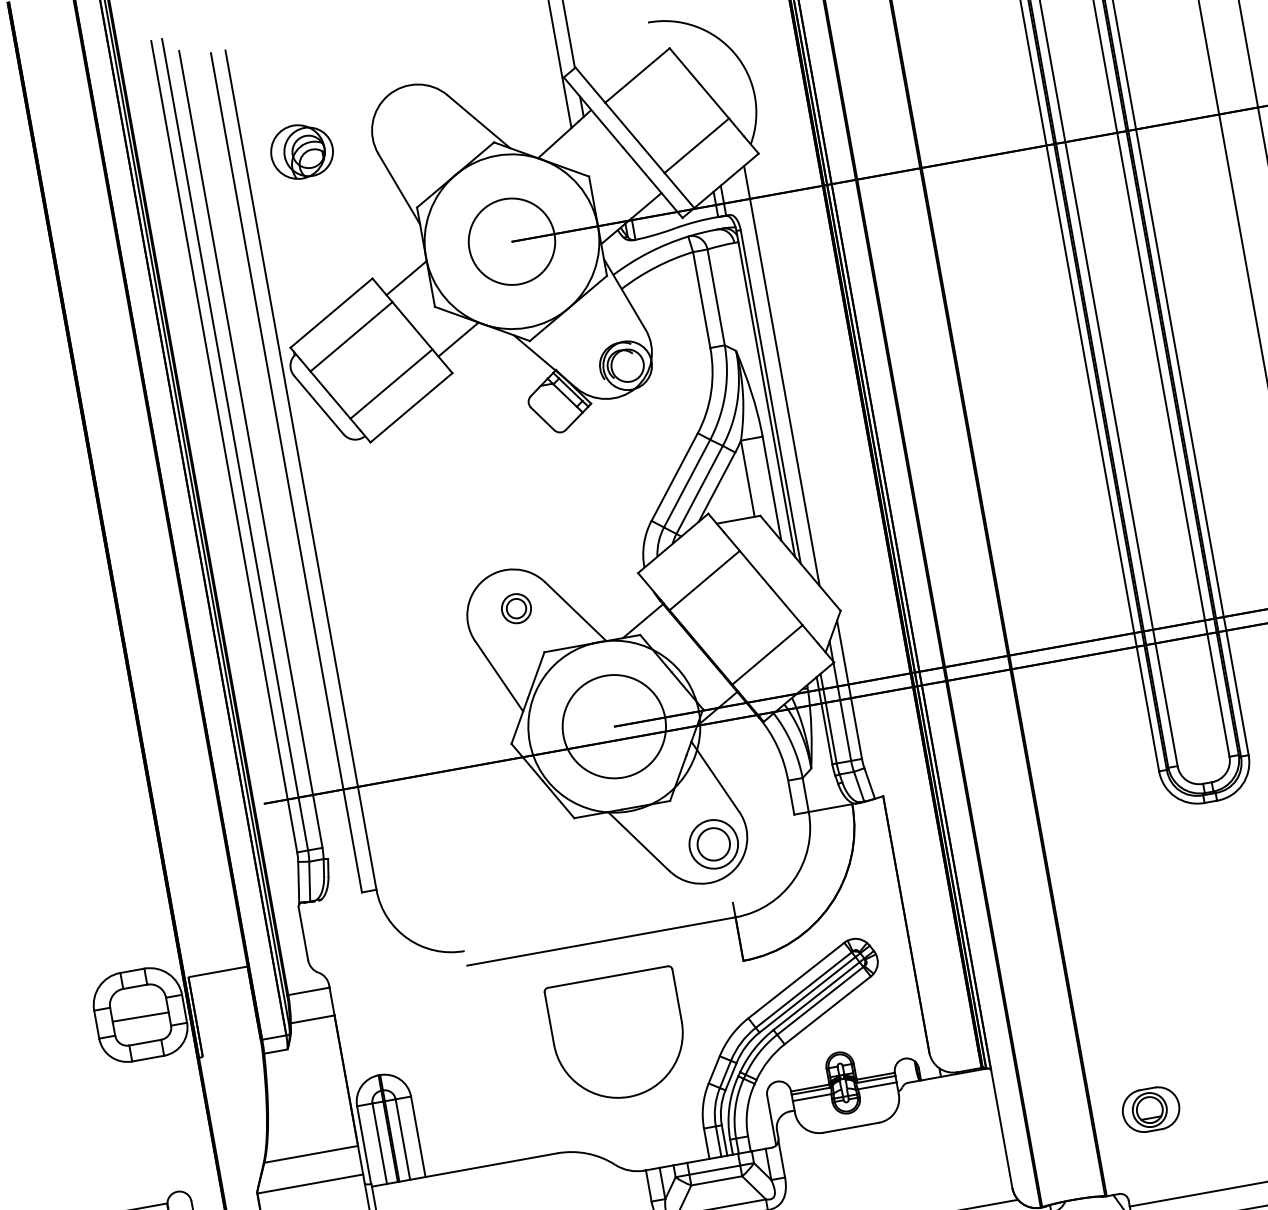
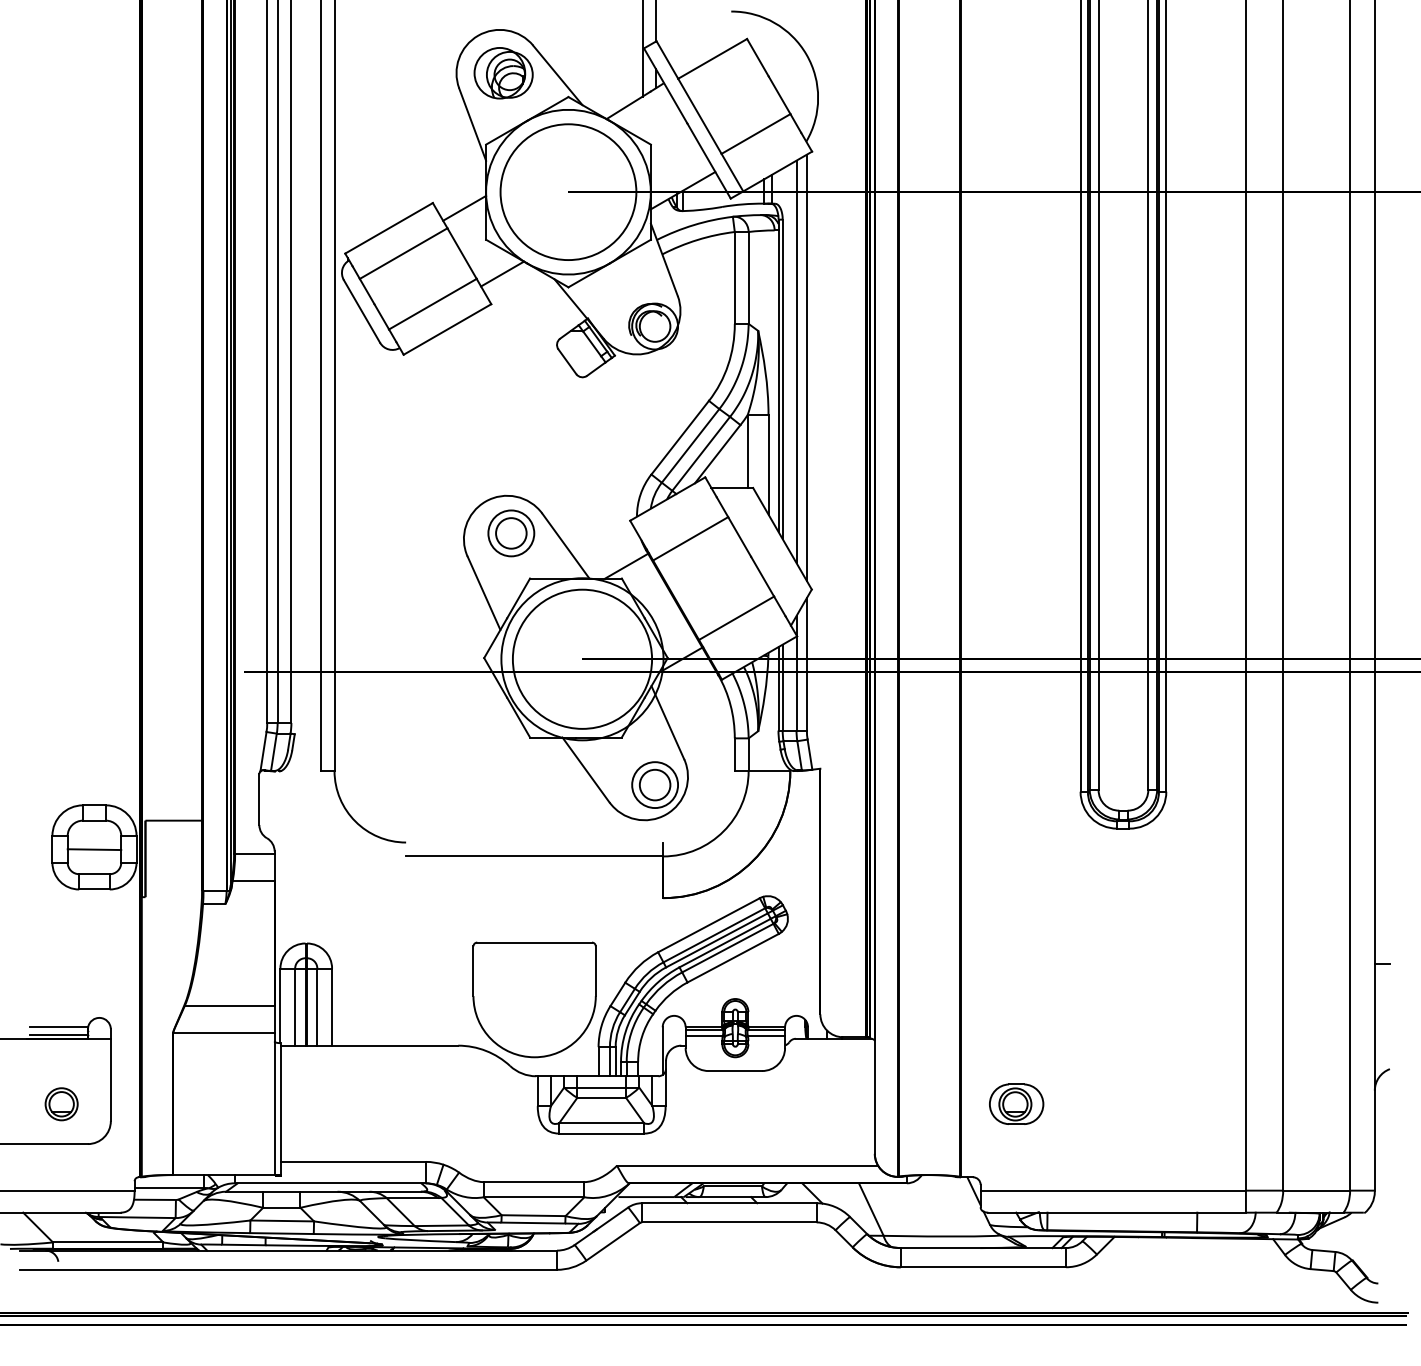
part: (301, 151) -> (503, 73), moved
circle: (512, 242) -> (568, 192), size x1.67
line: (793, 380) -> (806, 367), added
part: (516, 608) -> (511, 533), size x1.67
circle: (614, 725) -> (582, 658), size x1.43
part: (618, 1036) -> (534, 999), moved

